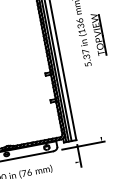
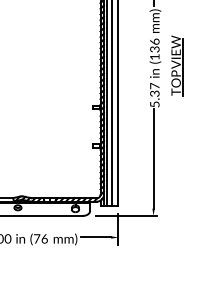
line: (94, 102) -> (153, 158), added
line: (65, 164) -> (96, 237), added

